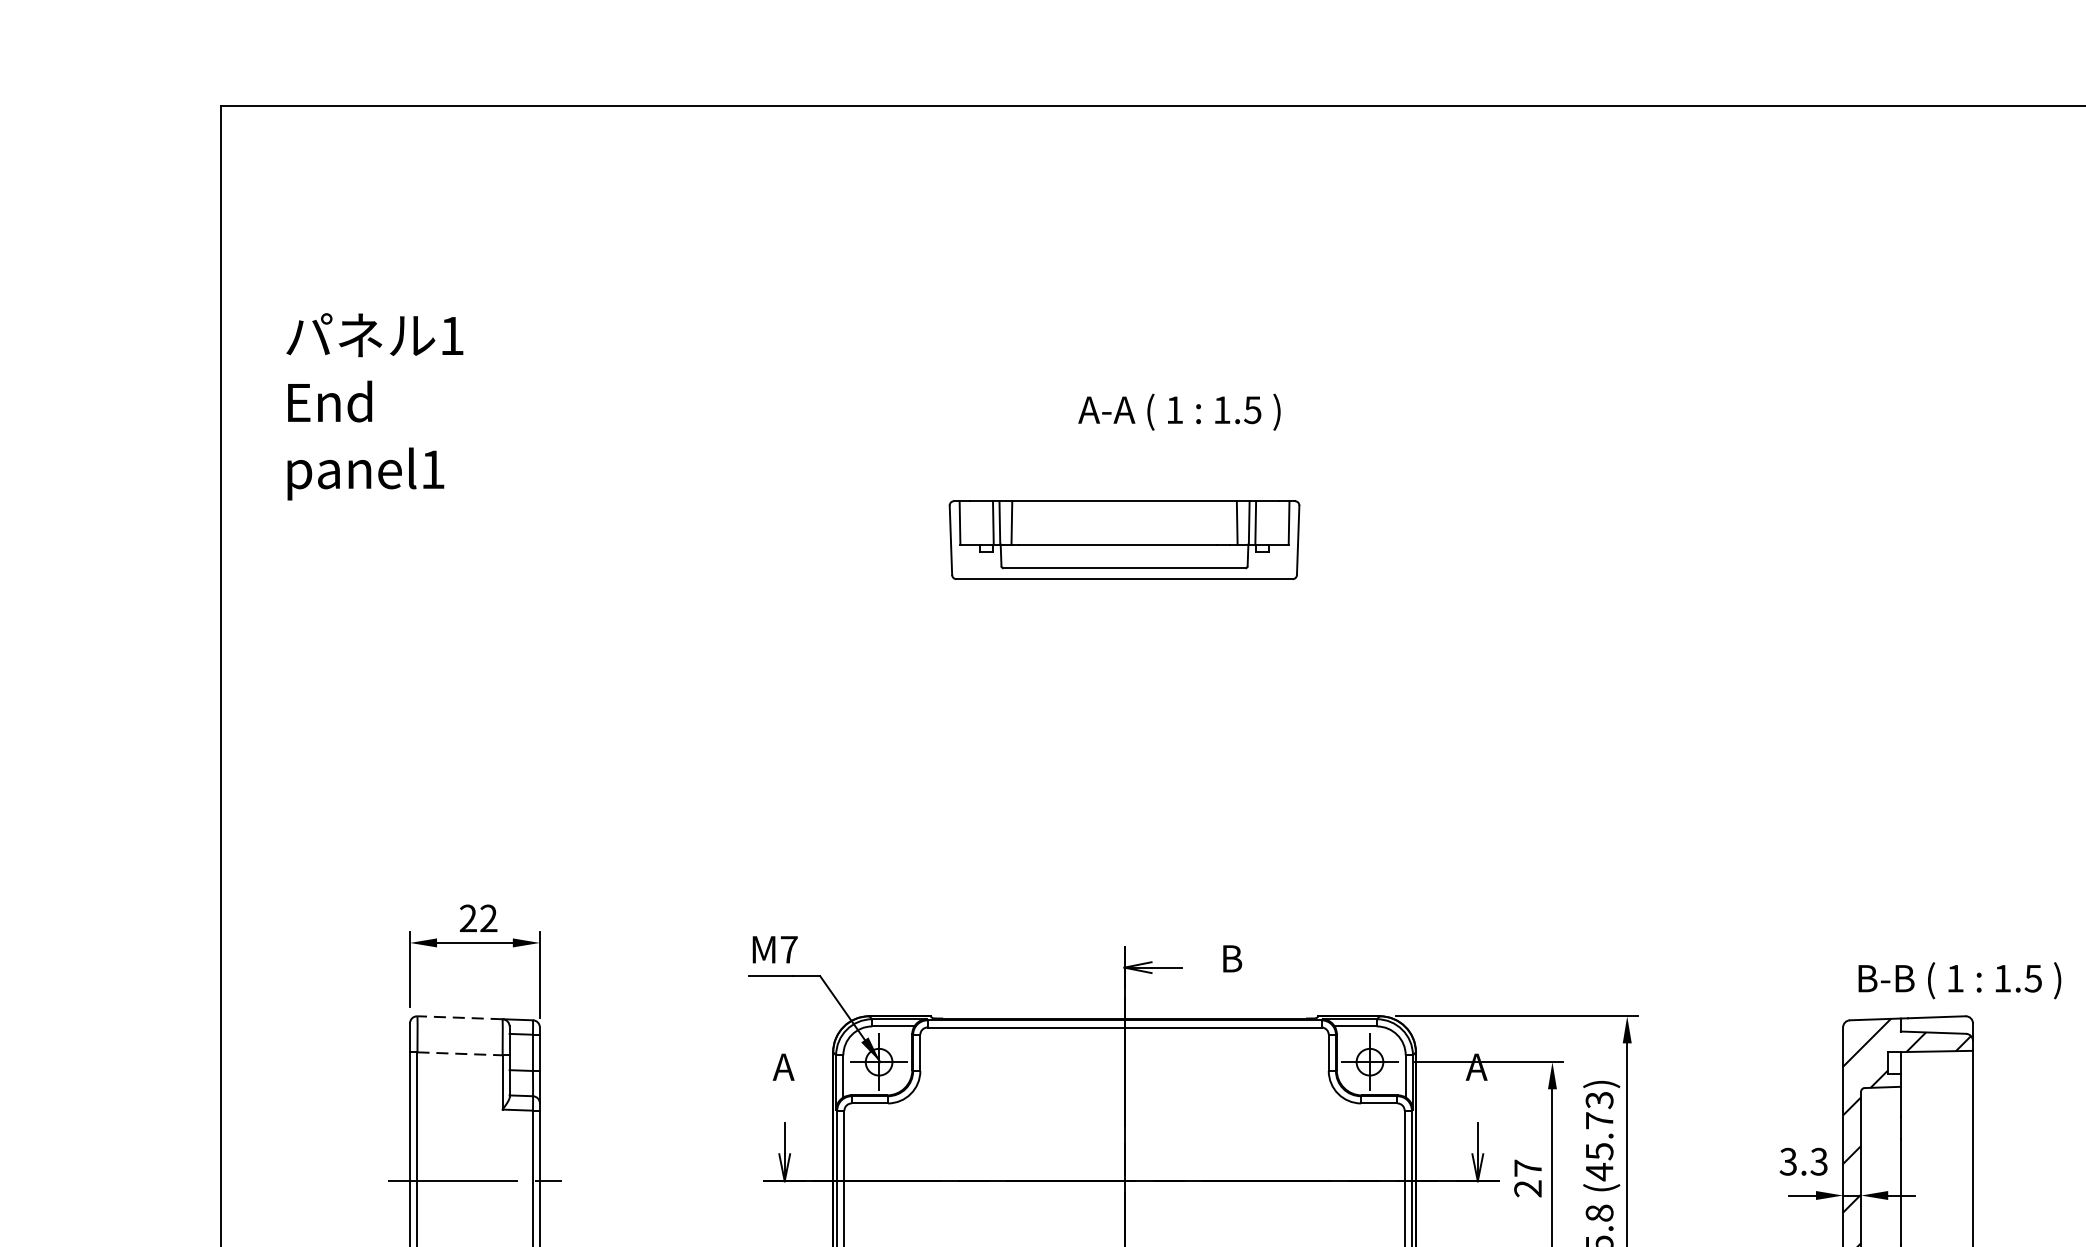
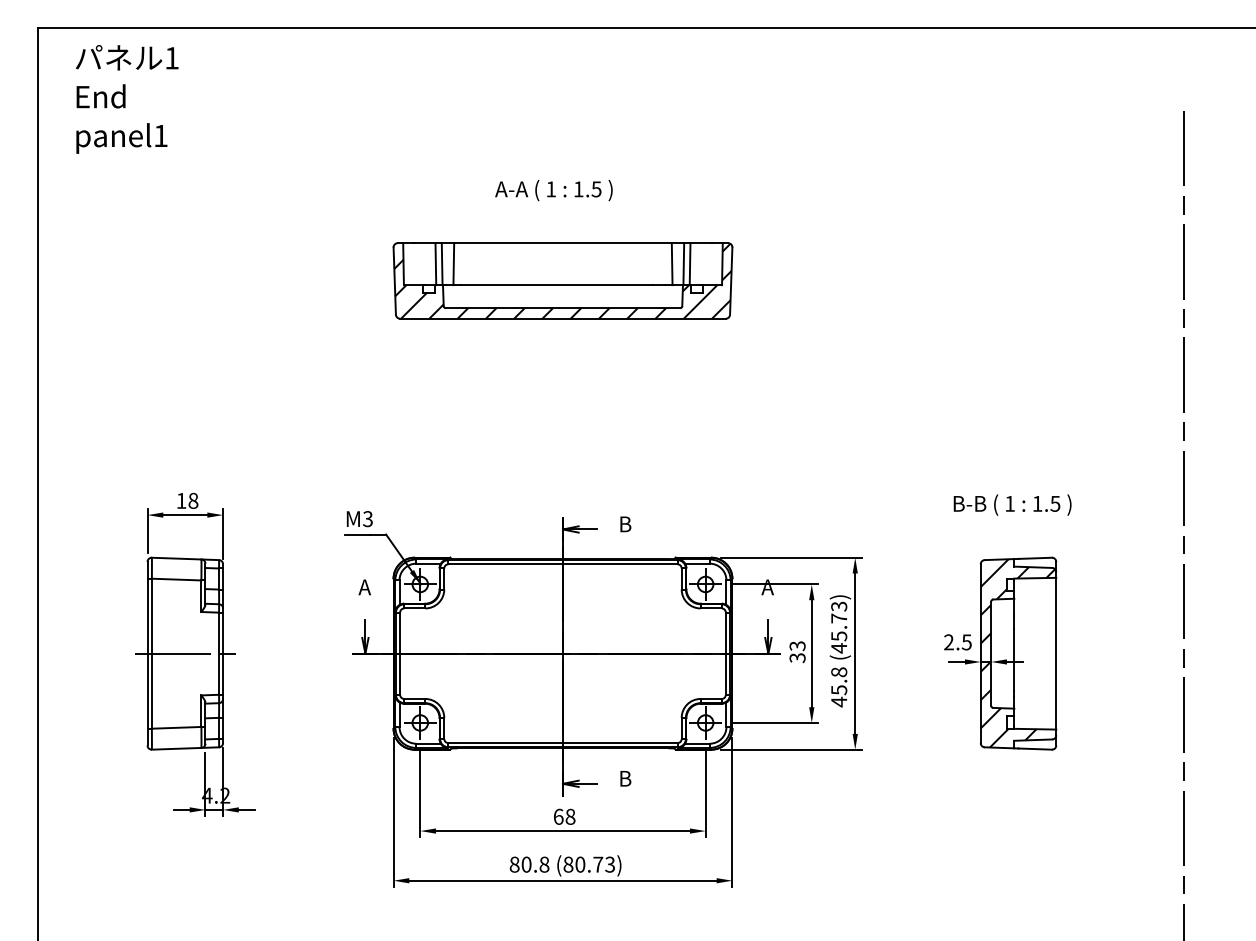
text: (373, 406) -> (126, 99), moved
text: (1178, 412) -> (553, 190), moved
part: (1123, 539) -> (562, 280), size x1.67
text: (478, 917) -> (187, 500), 22 -> 18
text: (788, 950) -> (367, 519), M7 -> M3
text: (1959, 979) -> (1012, 504), moved
line: (459, 1017) -> (176, 558), dashed -> solid
line: (459, 1053) -> (176, 579), dashed -> solid
text: (1803, 1162) -> (957, 642), 3.3 -> 2.5
text: (1527, 1179) -> (797, 652), 27 -> 33

